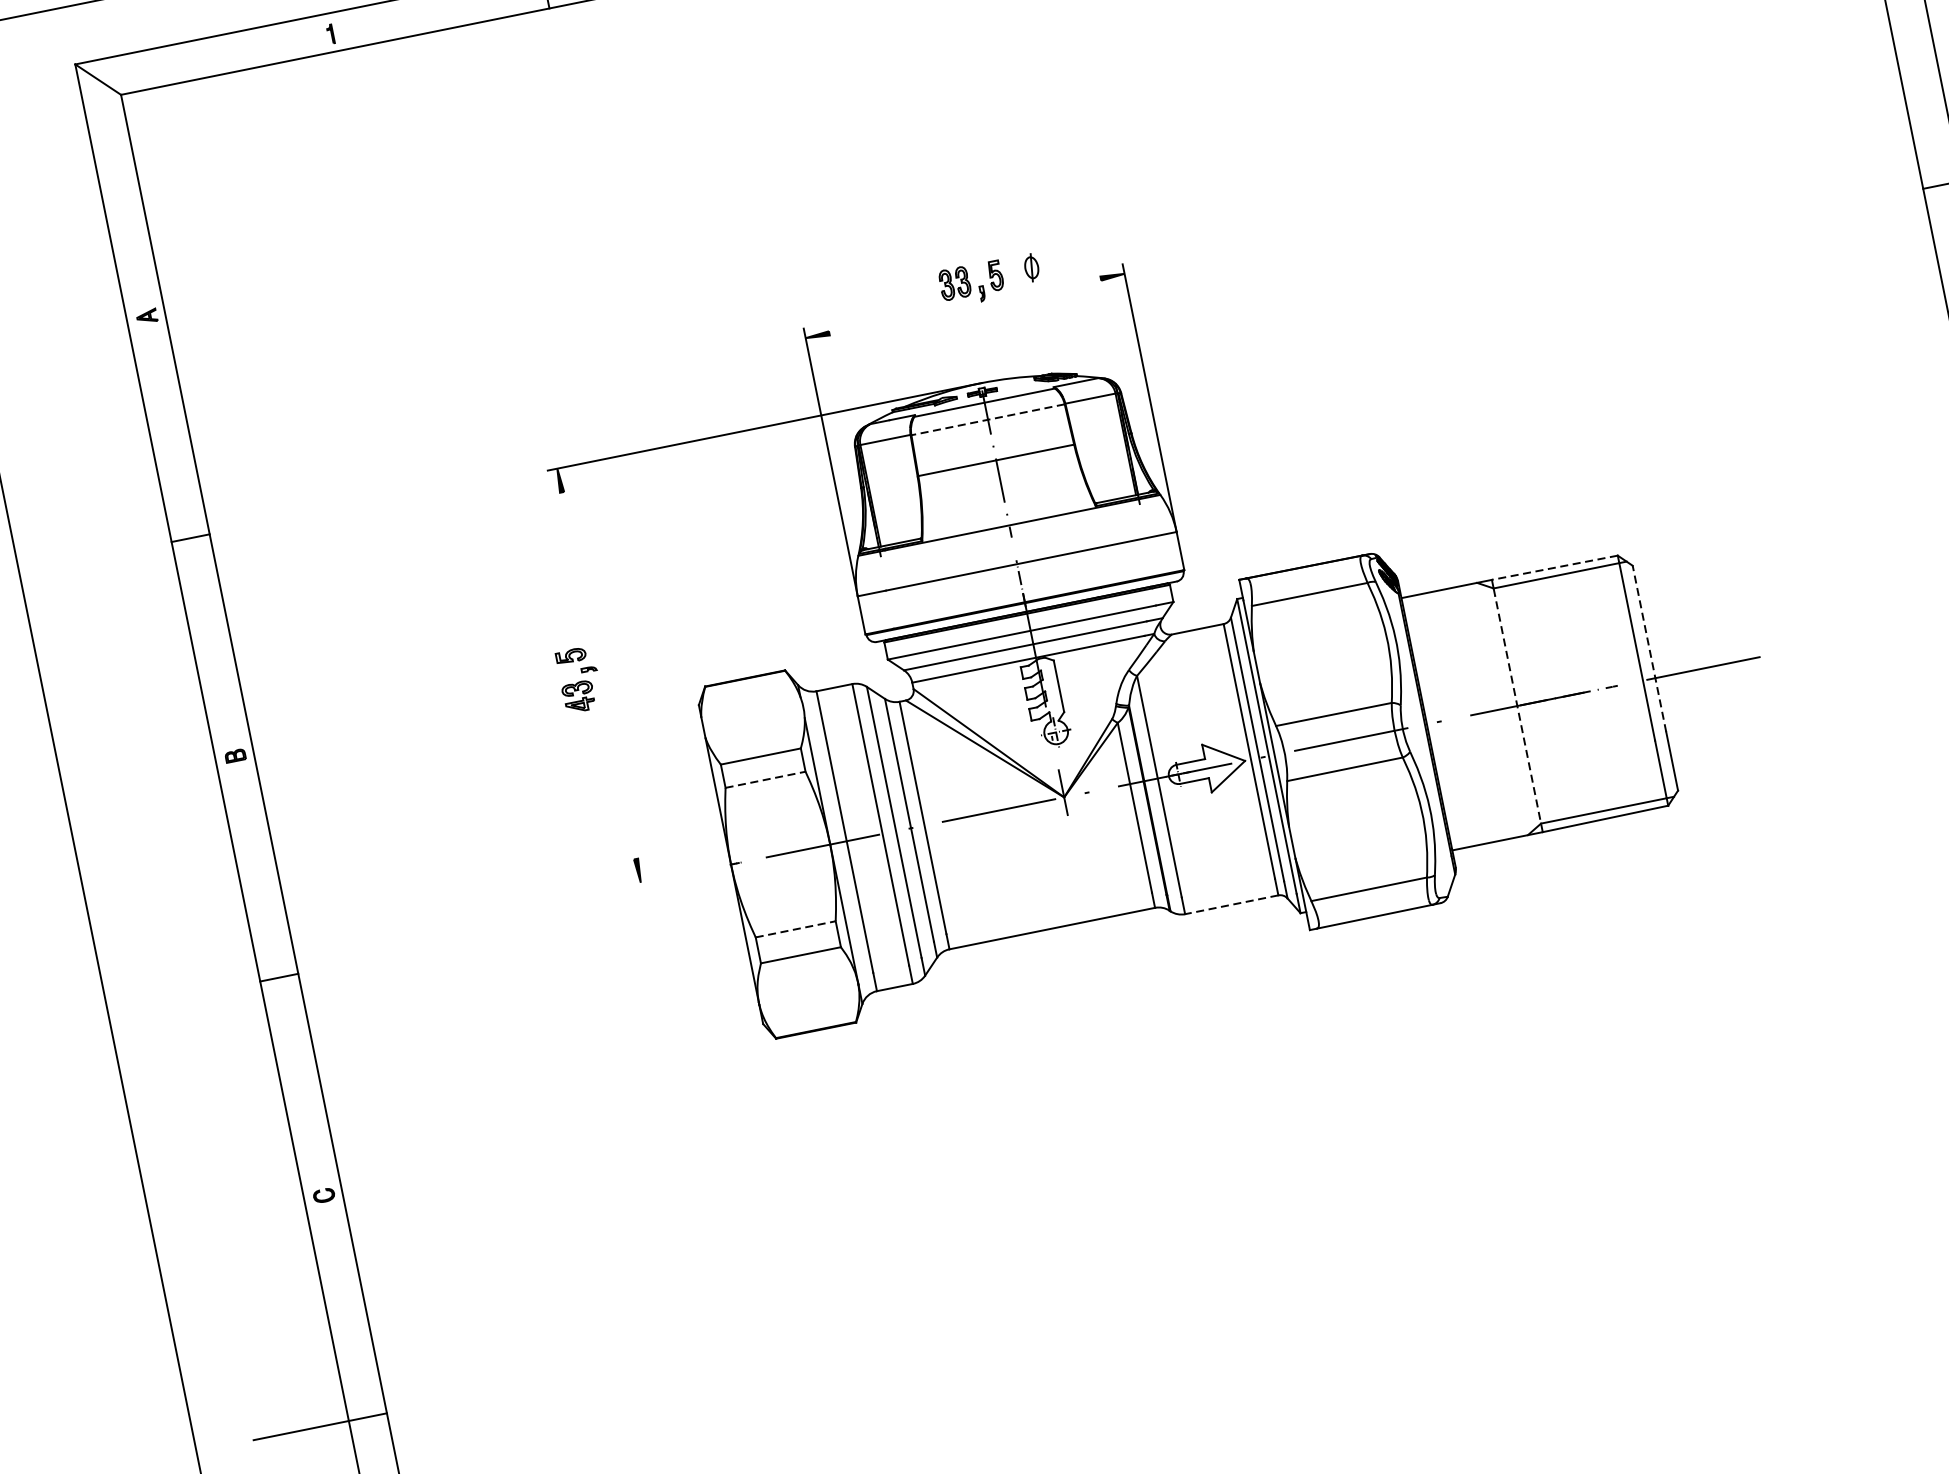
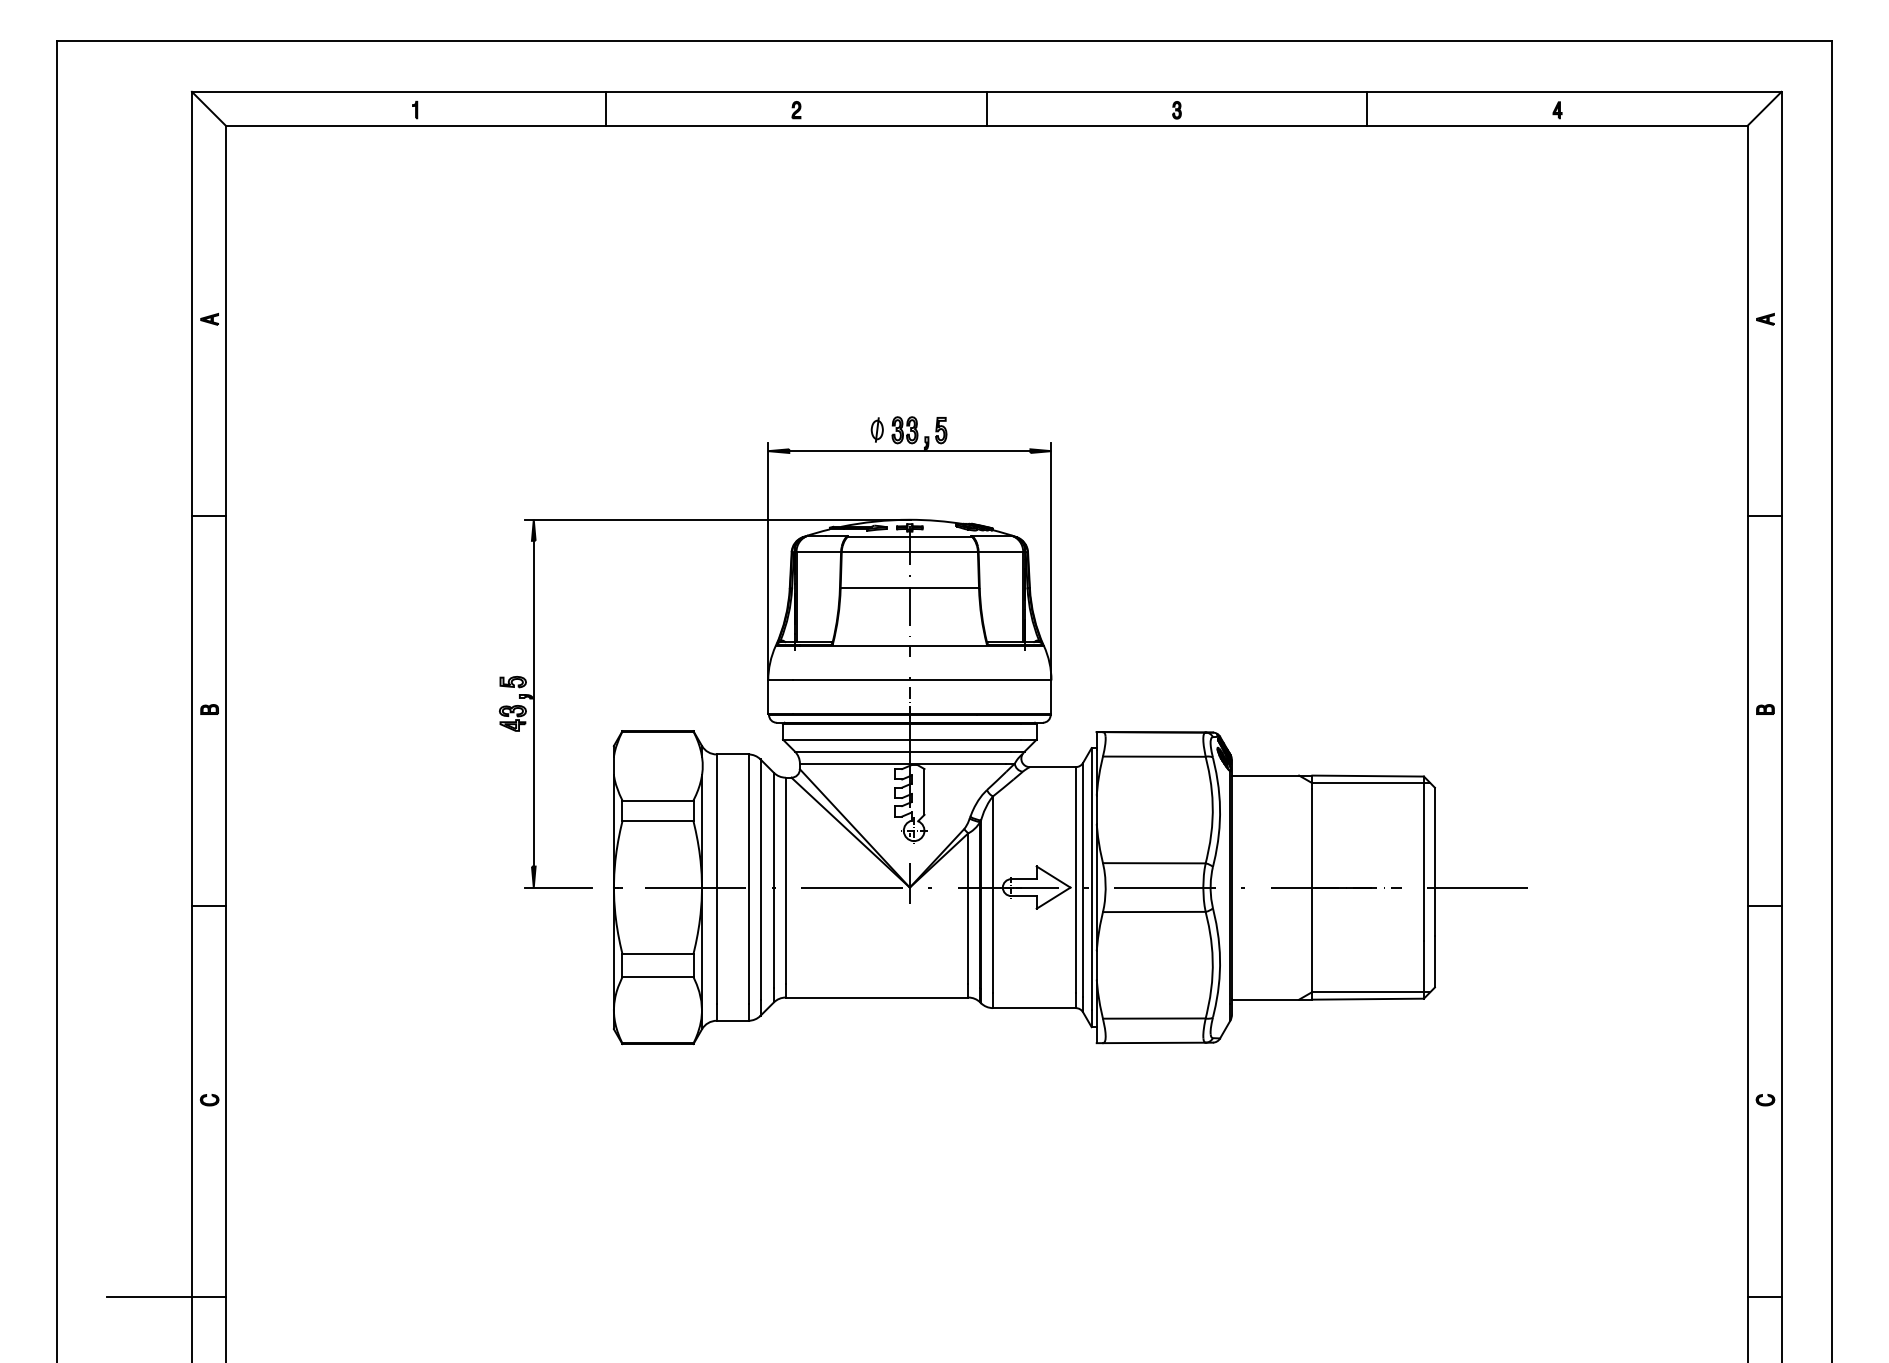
part: (1030, 267) -> (876, 429), moved
line: (964, 306) -> (909, 451), added
line: (987, 420) -> (909, 552), dashed -> solid
line: (1555, 568) -> (1368, 776), dashed -> solid
line: (1648, 648) -> (1434, 861), dashed -> solid
line: (598, 675) -> (533, 703), added
line: (1518, 712) -> (1312, 893), dashed -> solid
line: (765, 780) -> (657, 821), dashed -> solid
line: (668, 877) -> (558, 887), added
line: (1230, 905) -> (1033, 1008), dashed -> solid
line: (795, 929) -> (657, 954), dashed -> solid

